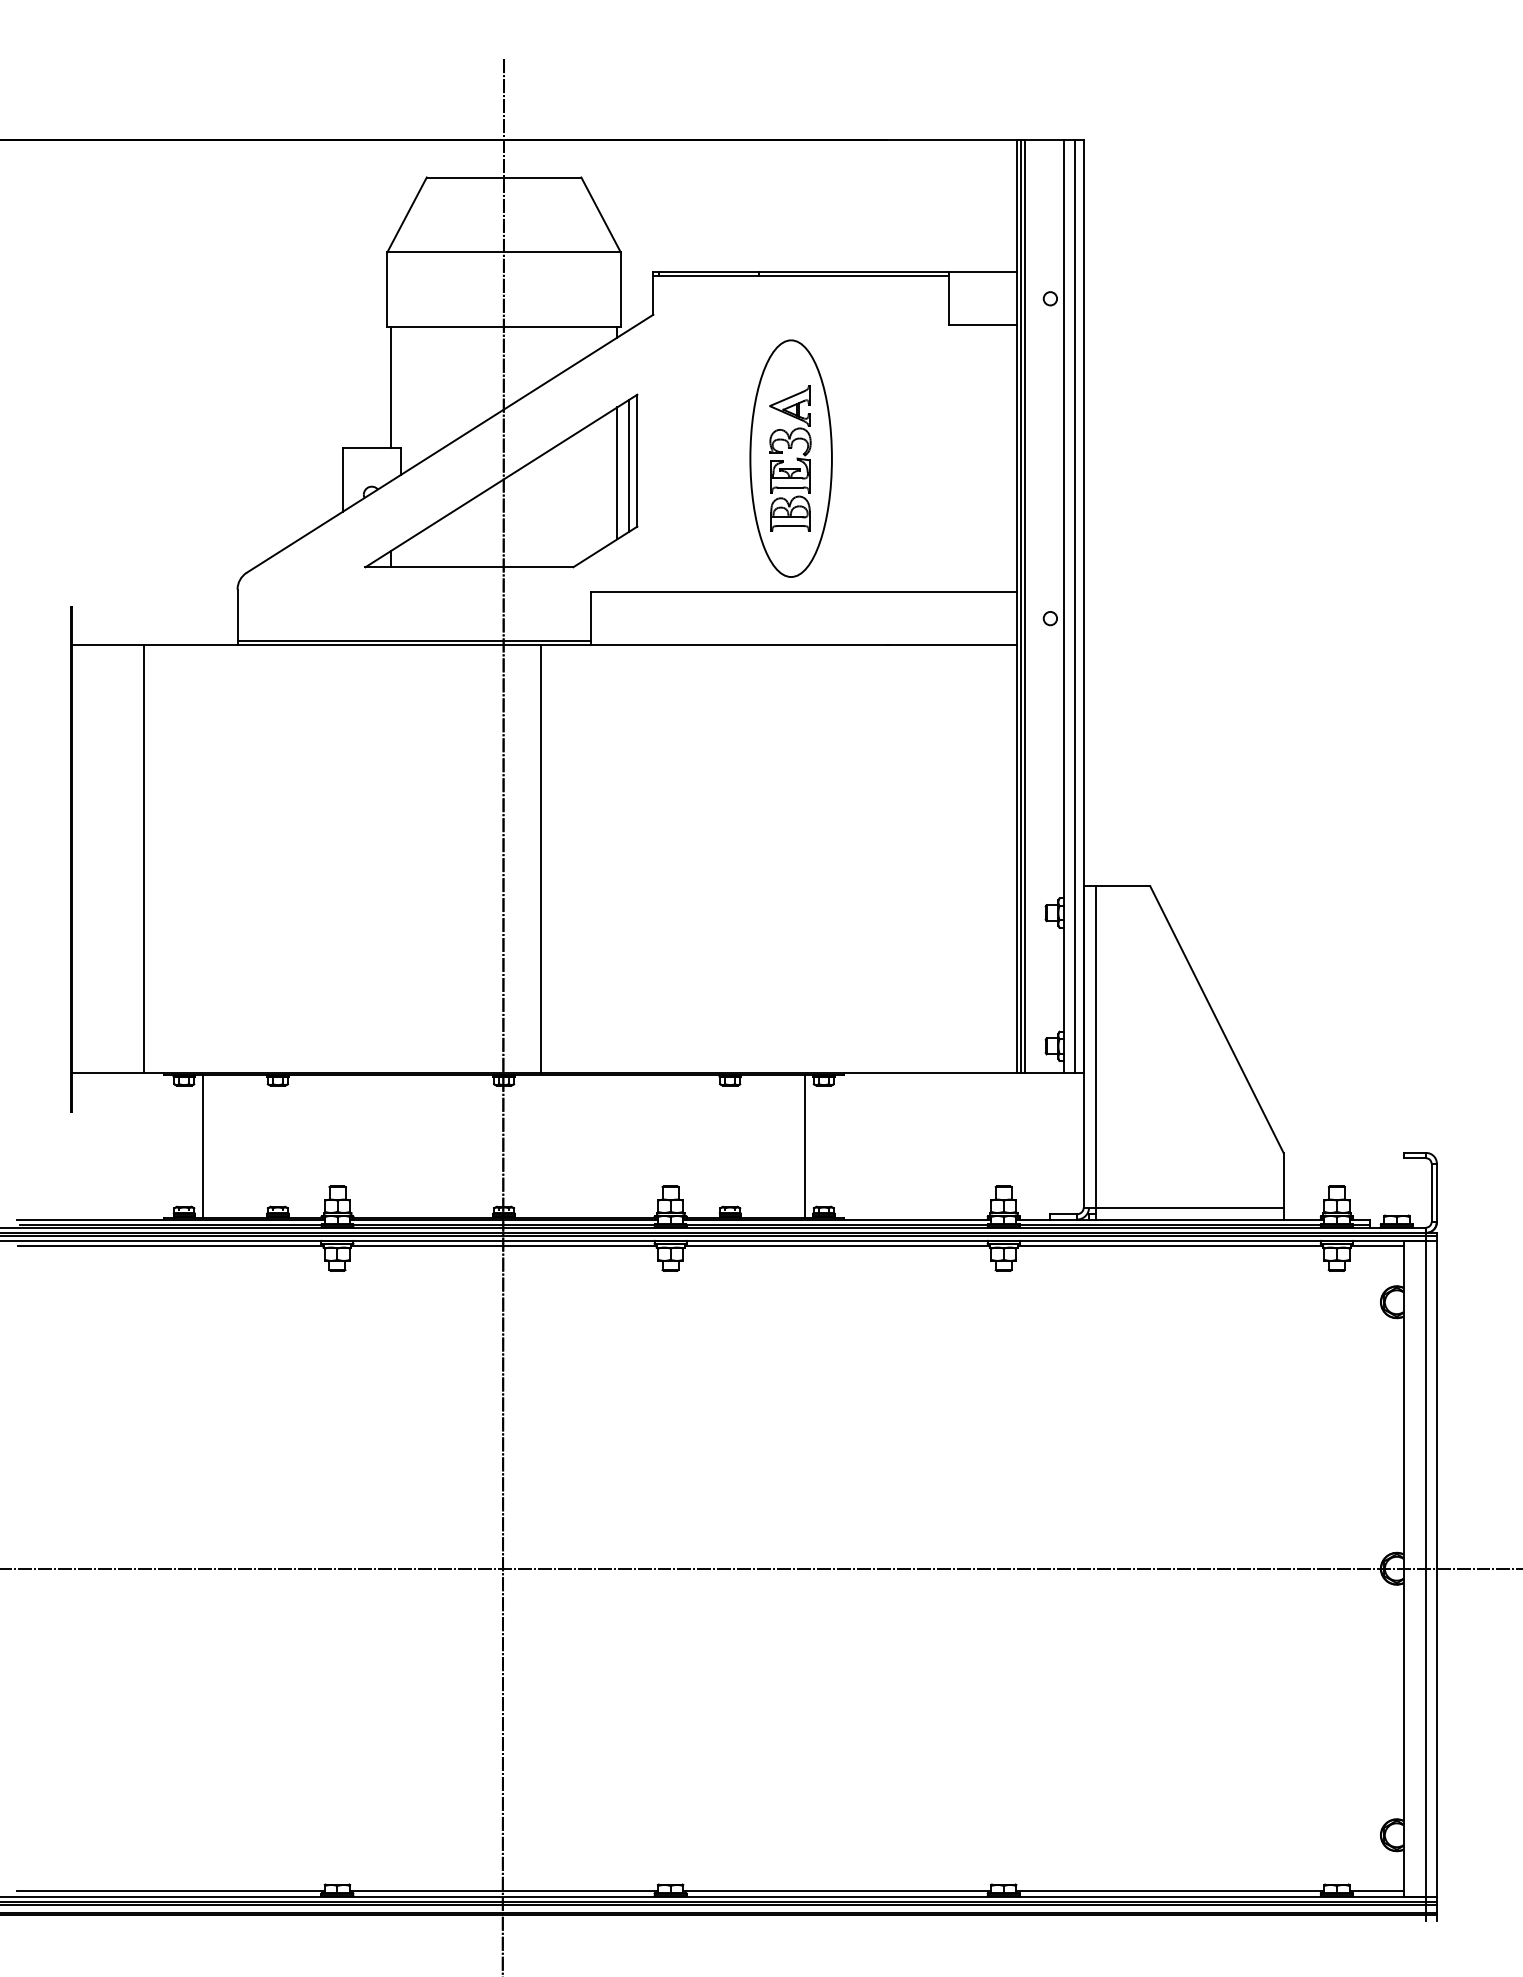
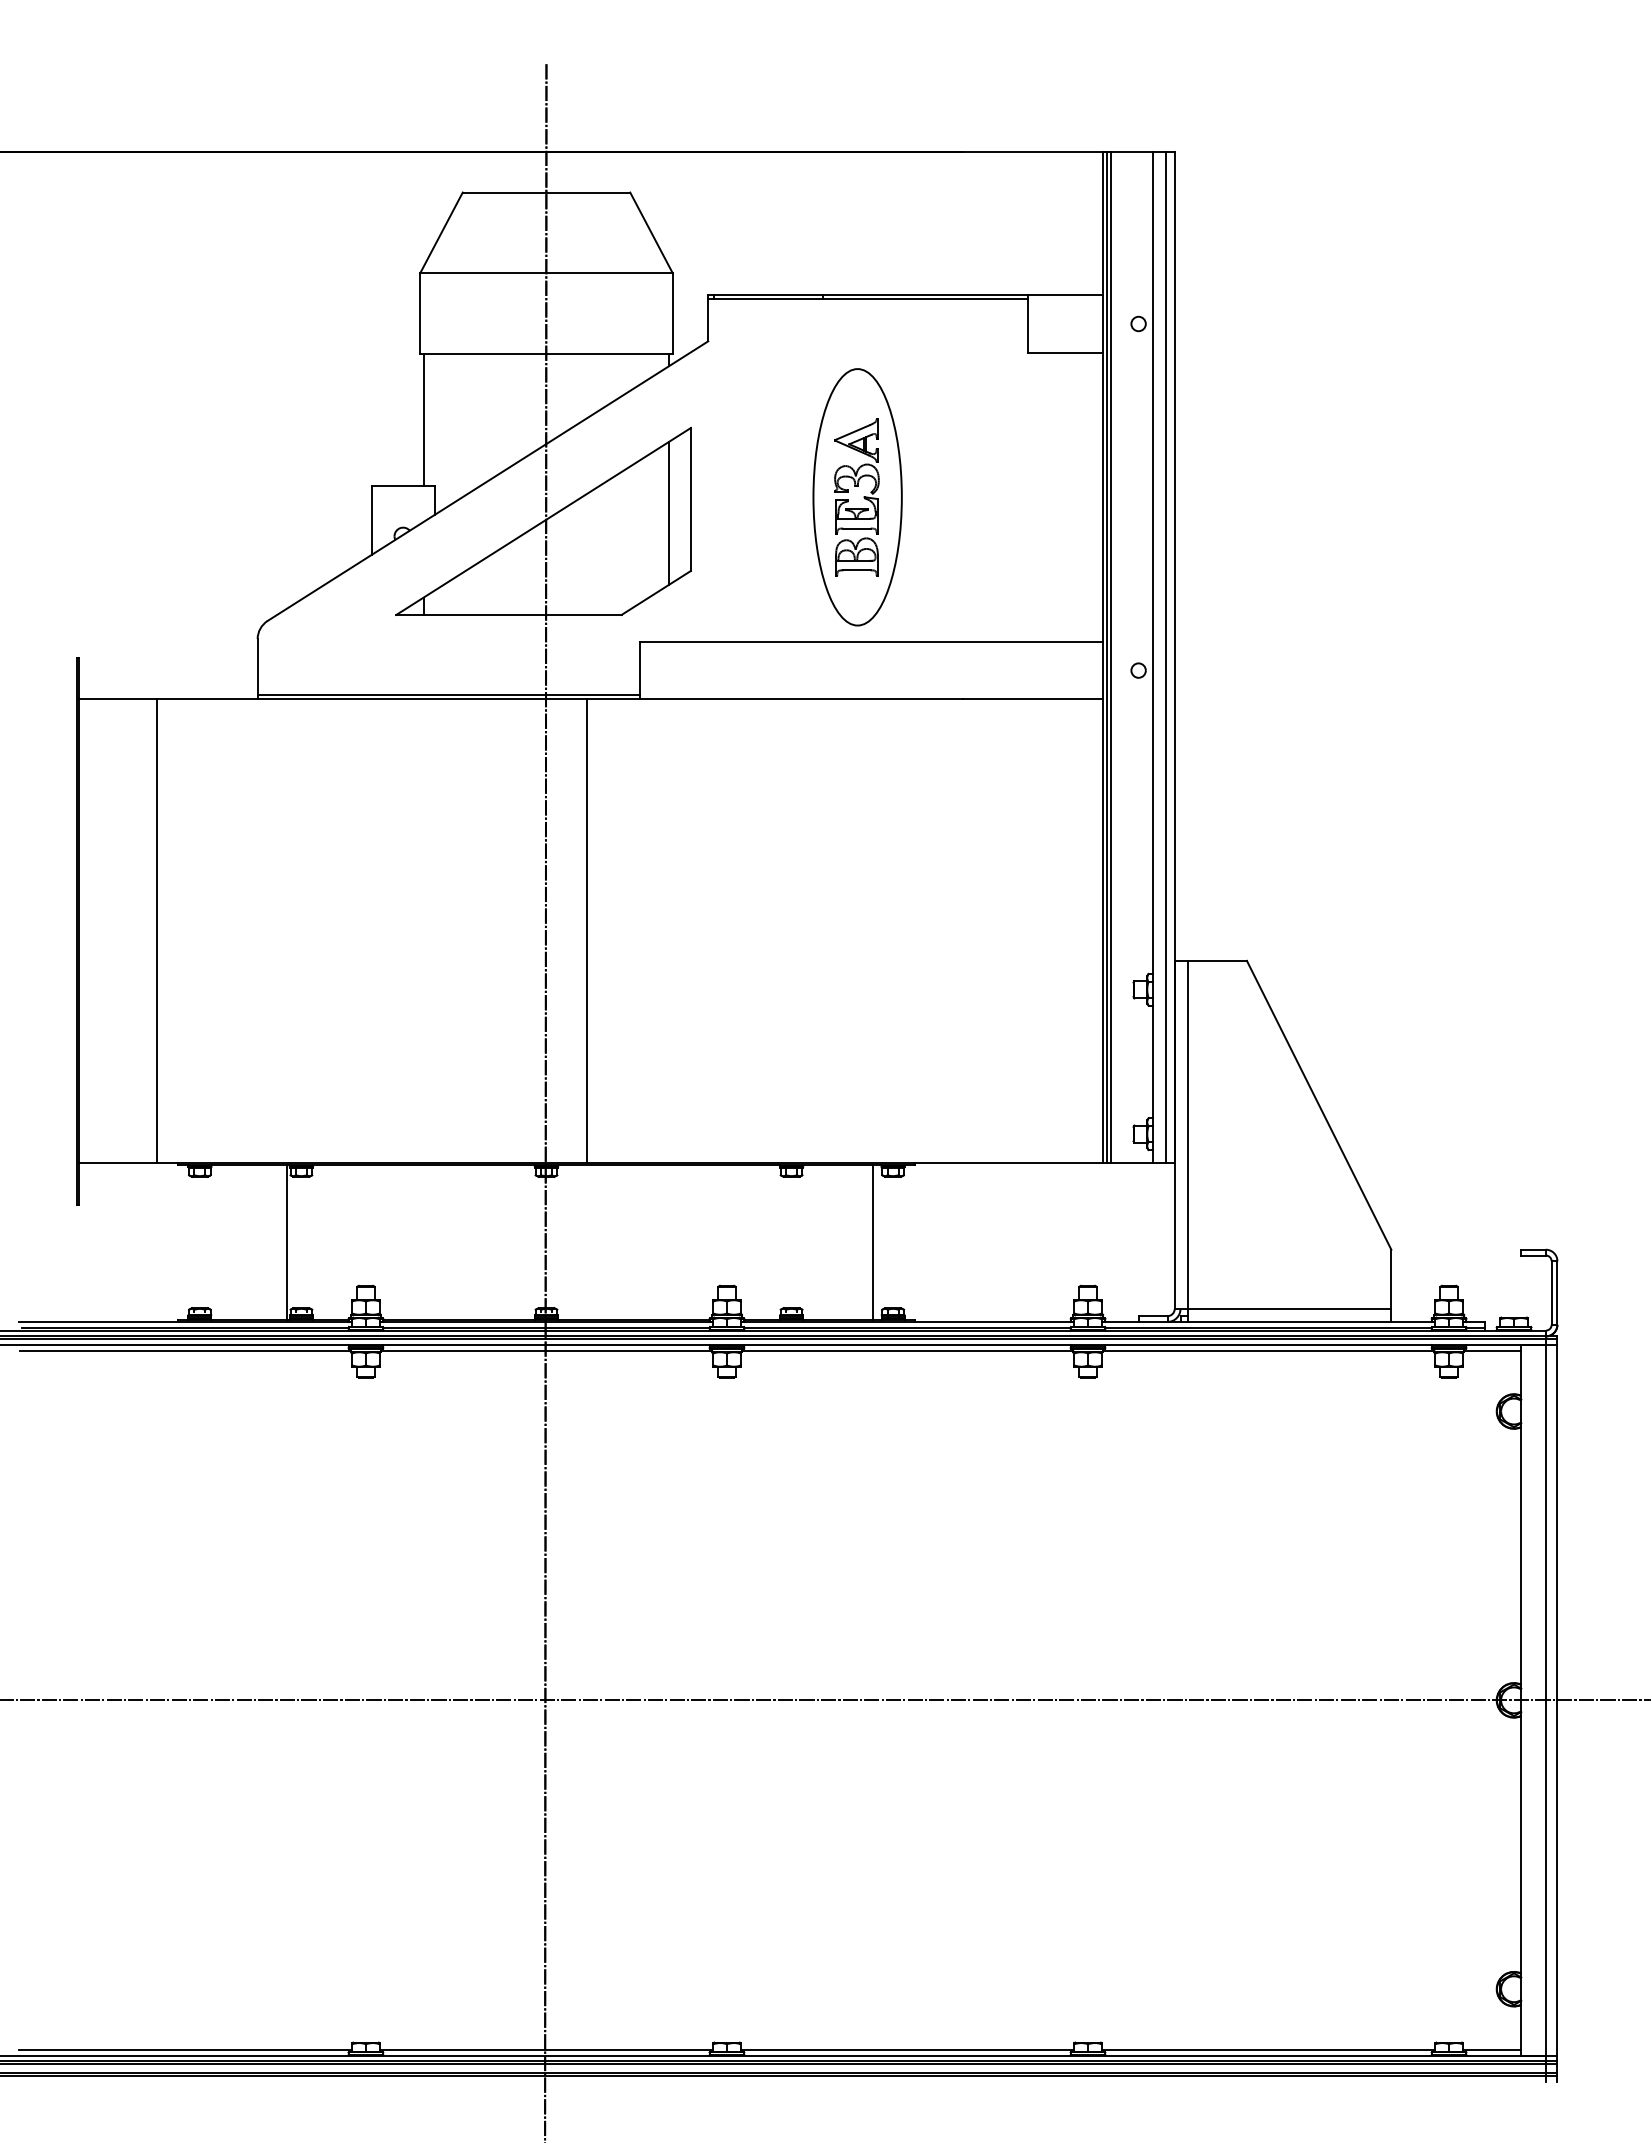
line: (629, 465) -> (682, 504), removed
line: (203, 1146) -> (287, 1242), moved

